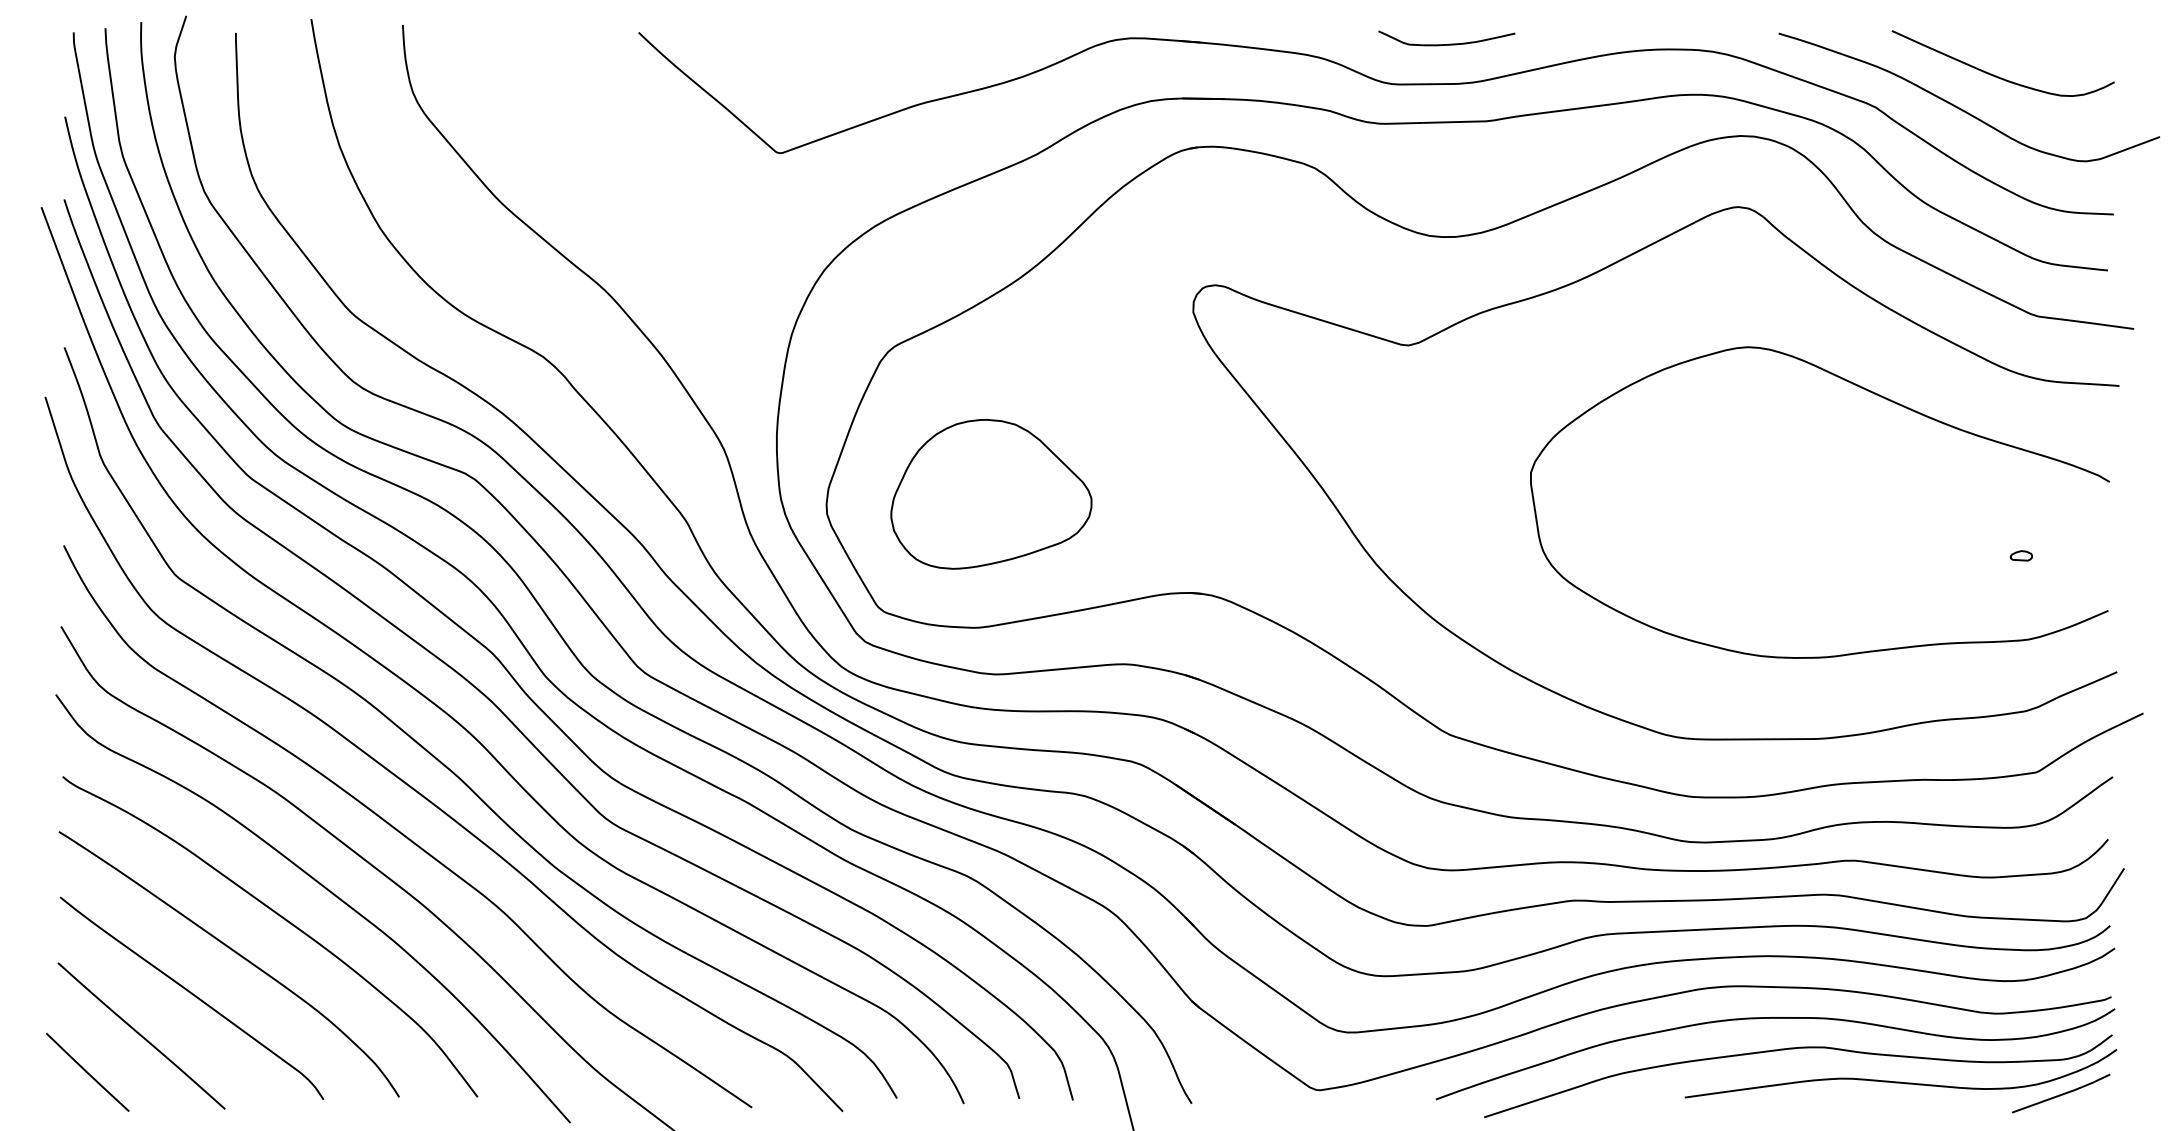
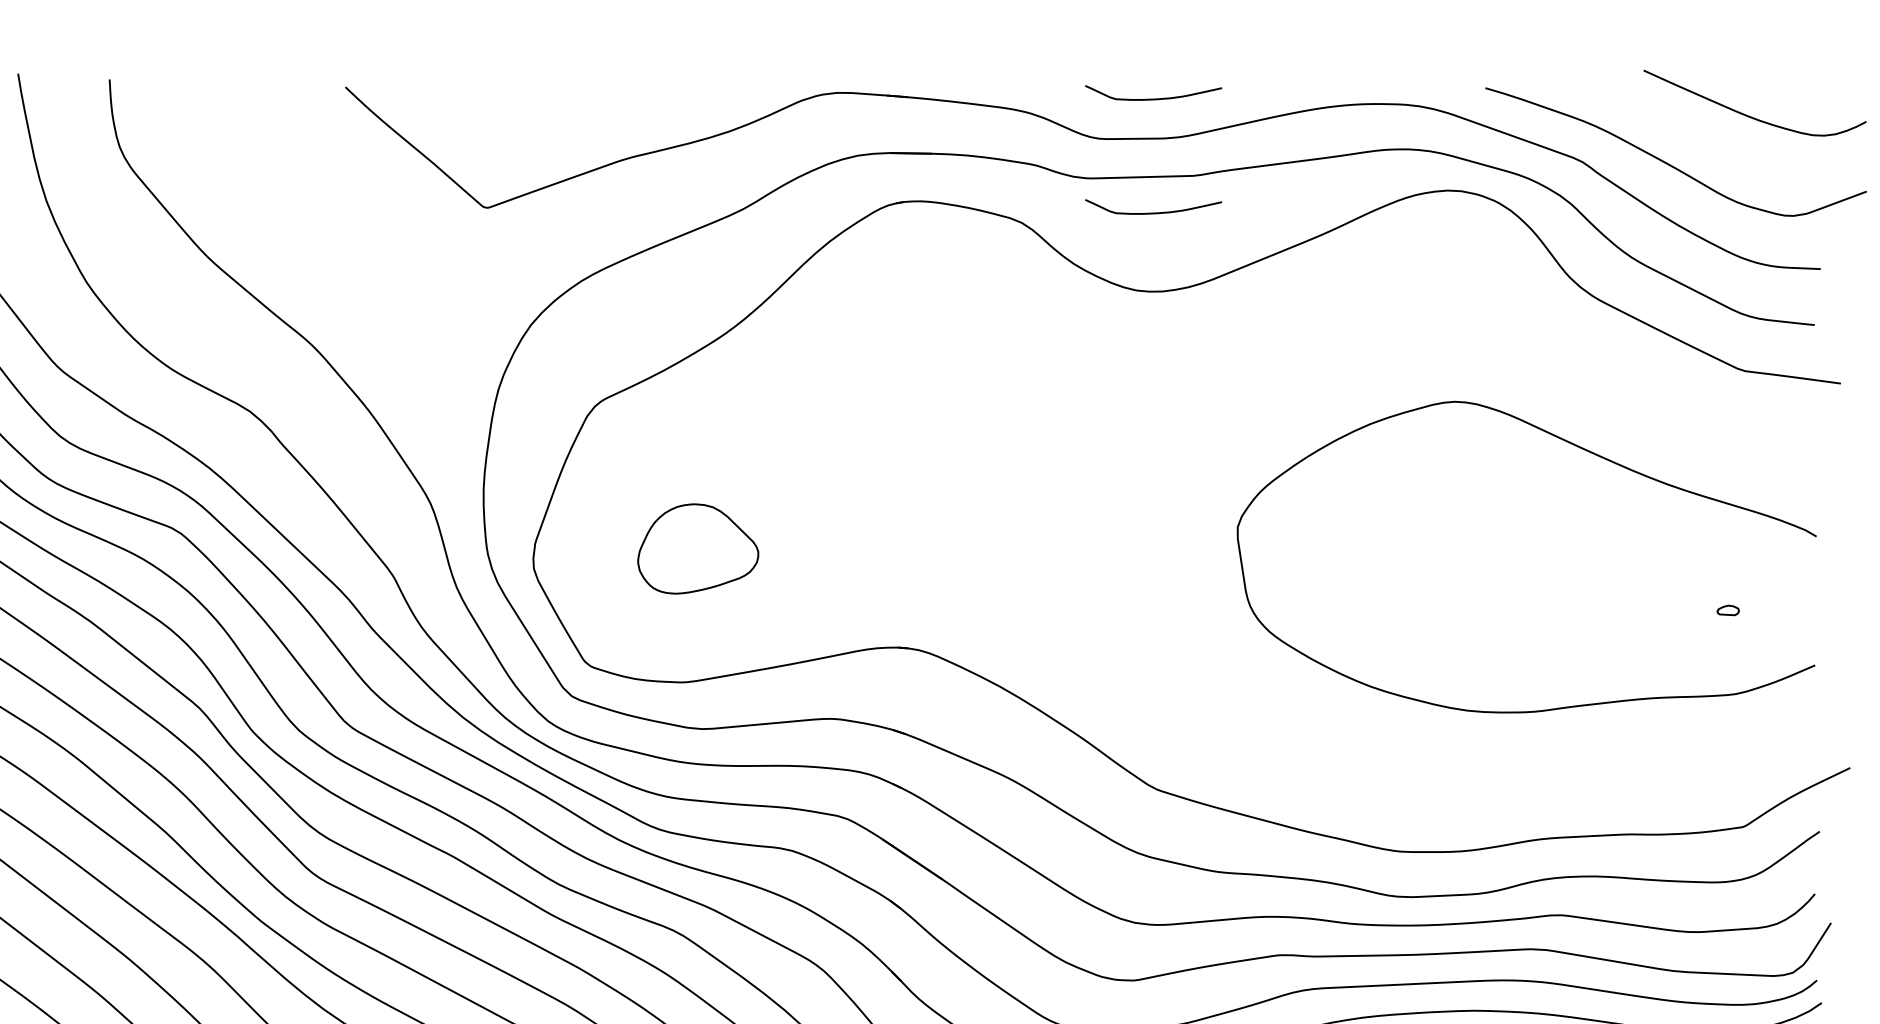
curve: (1999, 76) -> (1751, 116), moved
curve: (1448, 157) -> (1155, 212), added
part: (1577, 282) -> (1284, 337), removed
part: (991, 494) -> (698, 549), size x0.6

